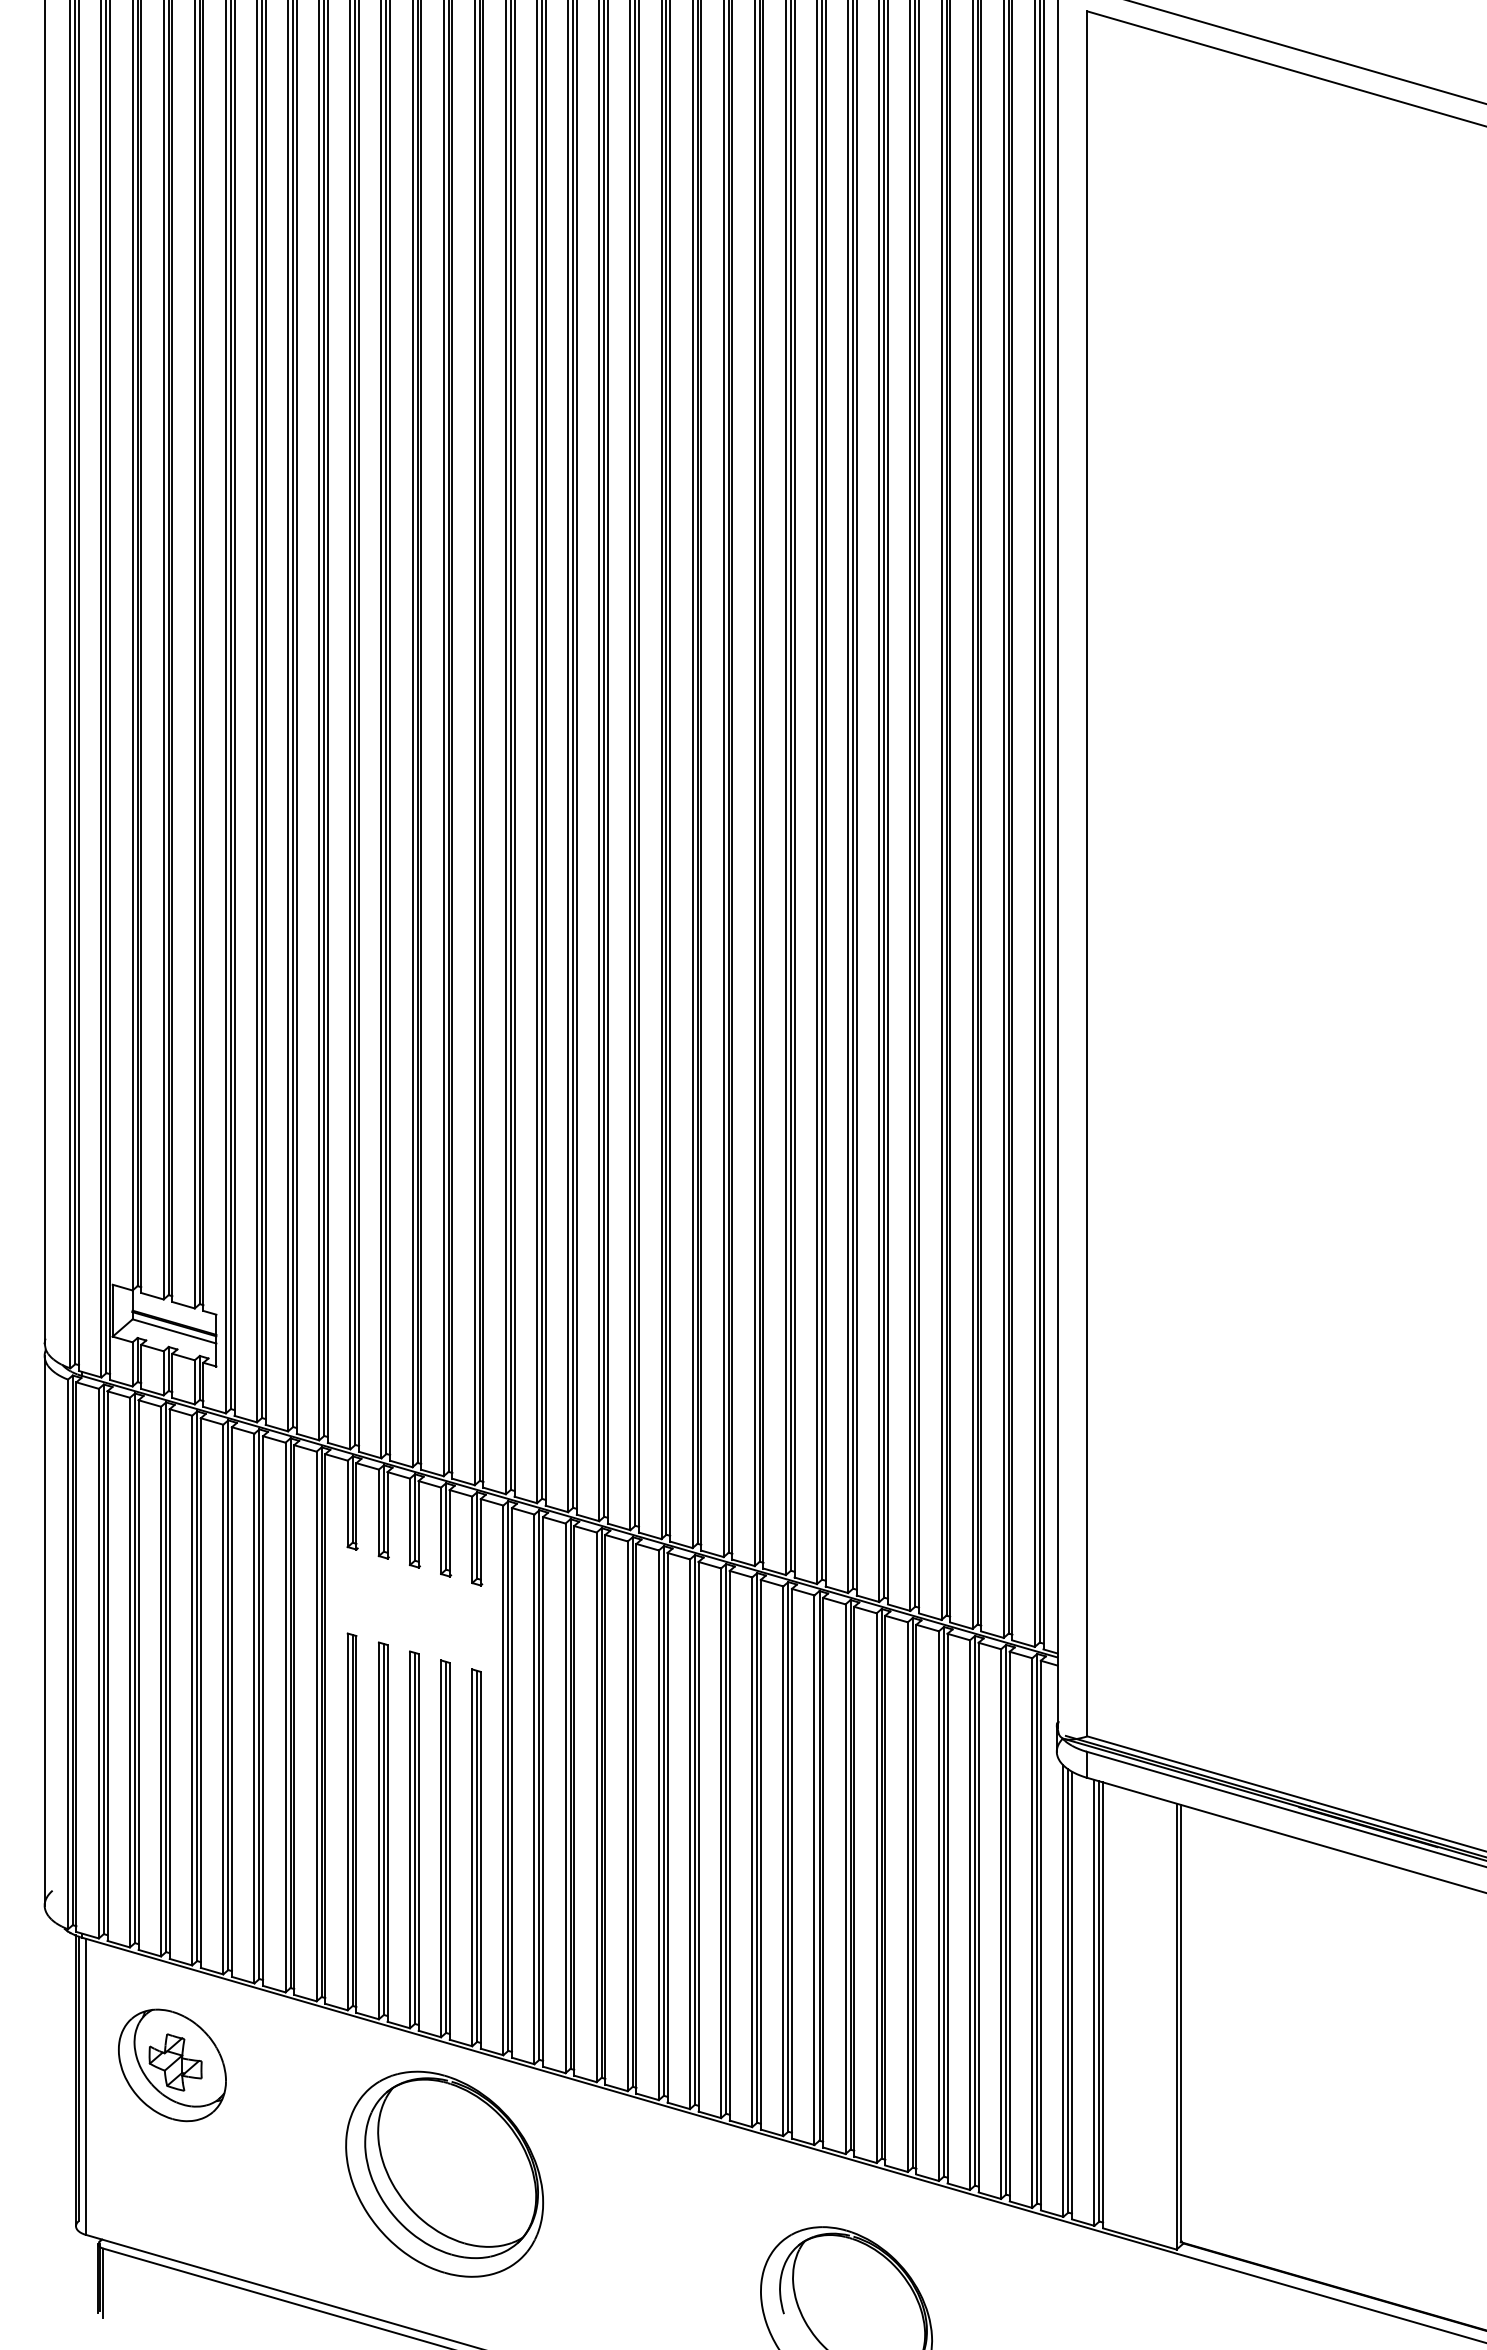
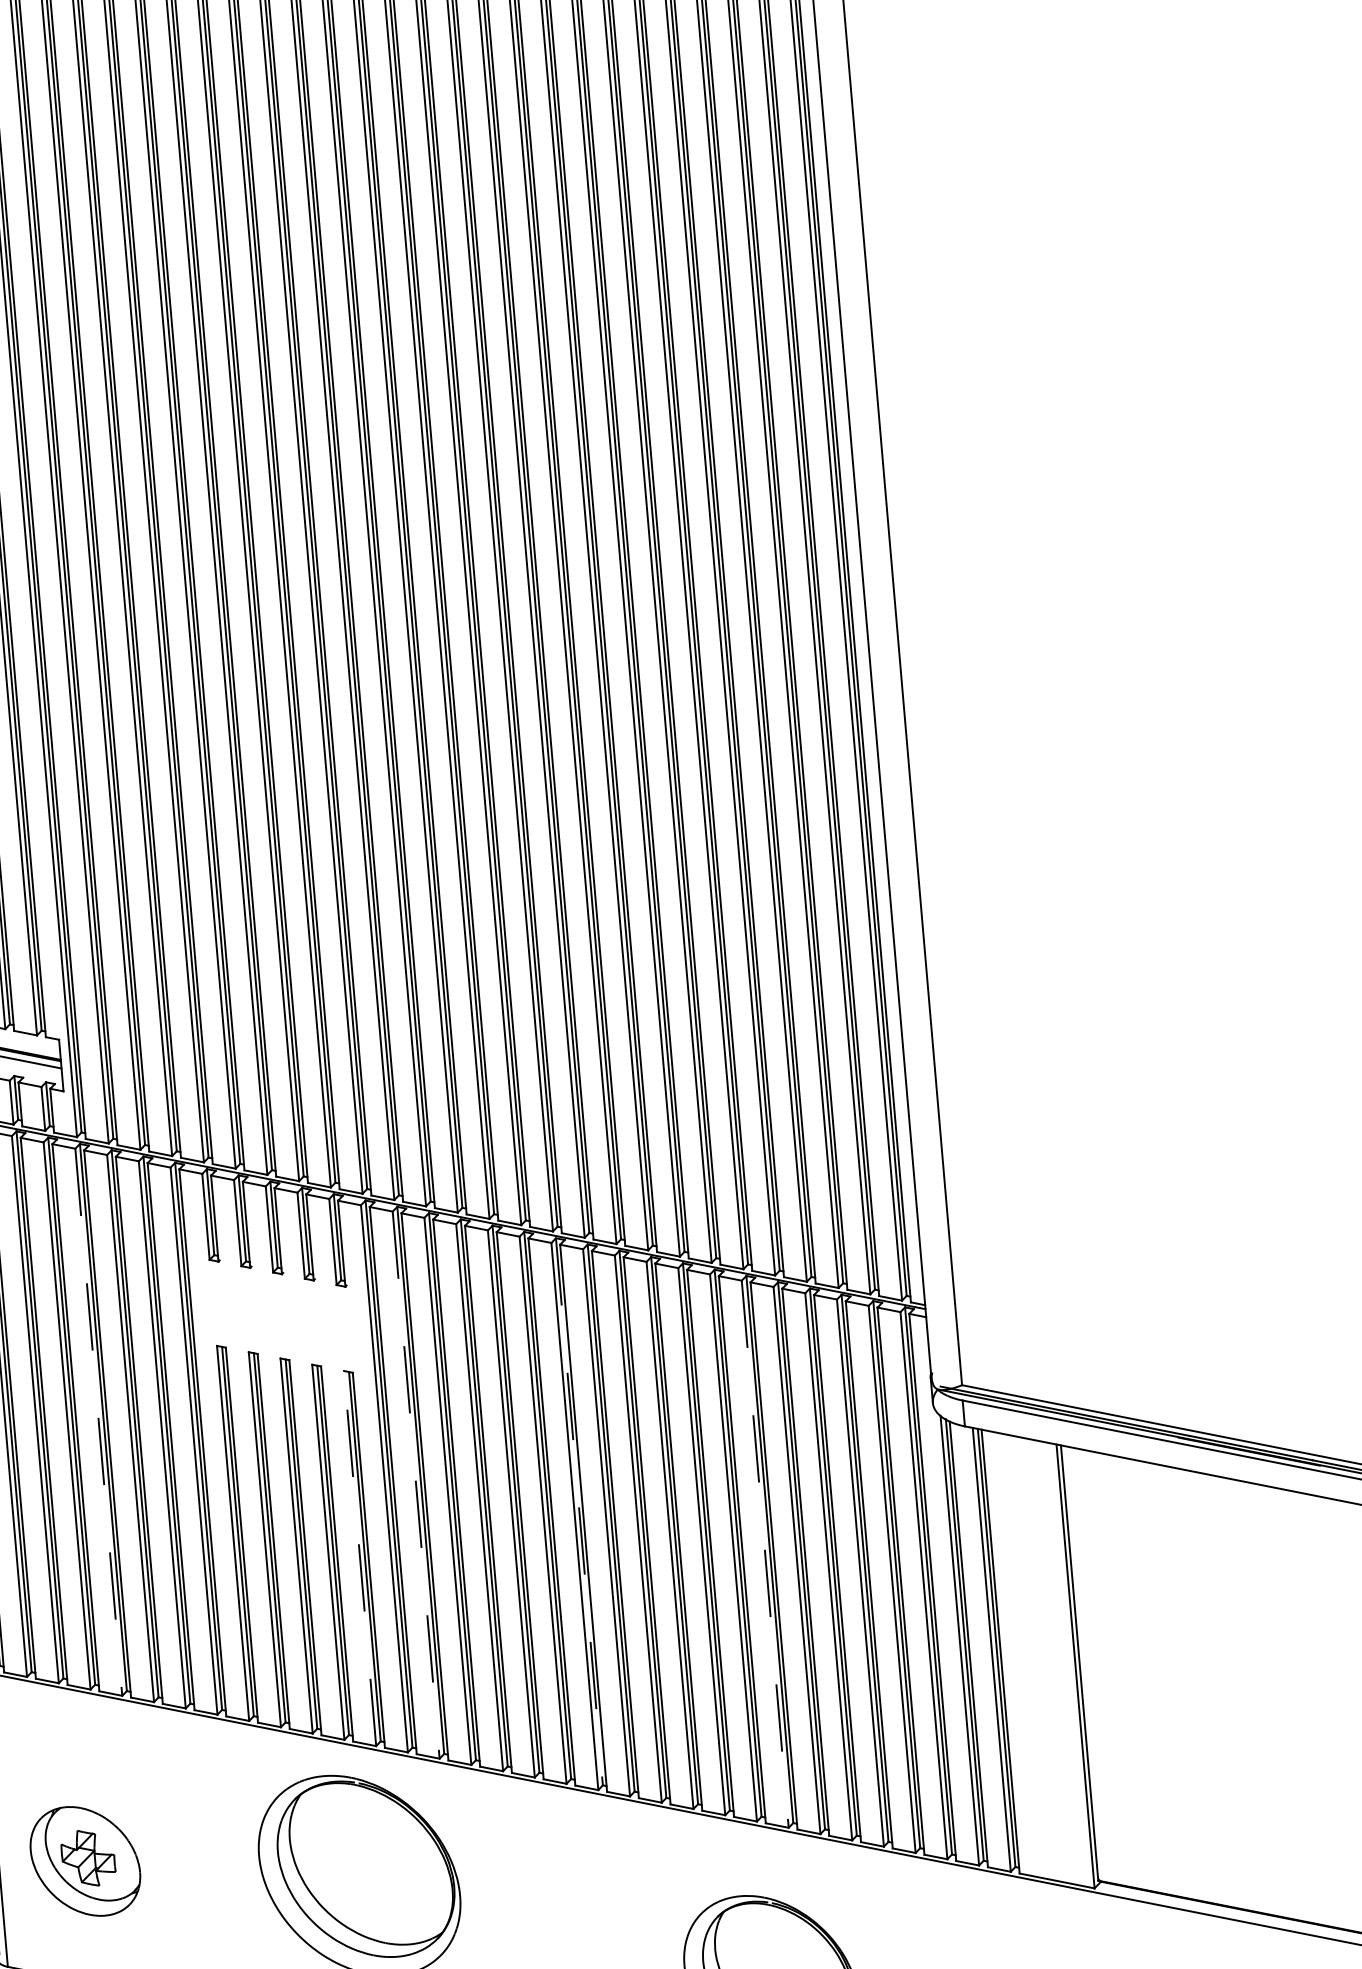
line: (223, 1699) -> (98, 1422), solid -> dashed
line: (534, 1789) -> (416, 1485), solid -> dashed
line: (694, 1829) -> (578, 1511), solid -> dashed
line: (472, 1857) -> (360, 1558), solid -> dashed
line: (876, 1888) -> (765, 1554), solid -> dashed
part: (172, 2065) -> (85, 1861), moved

